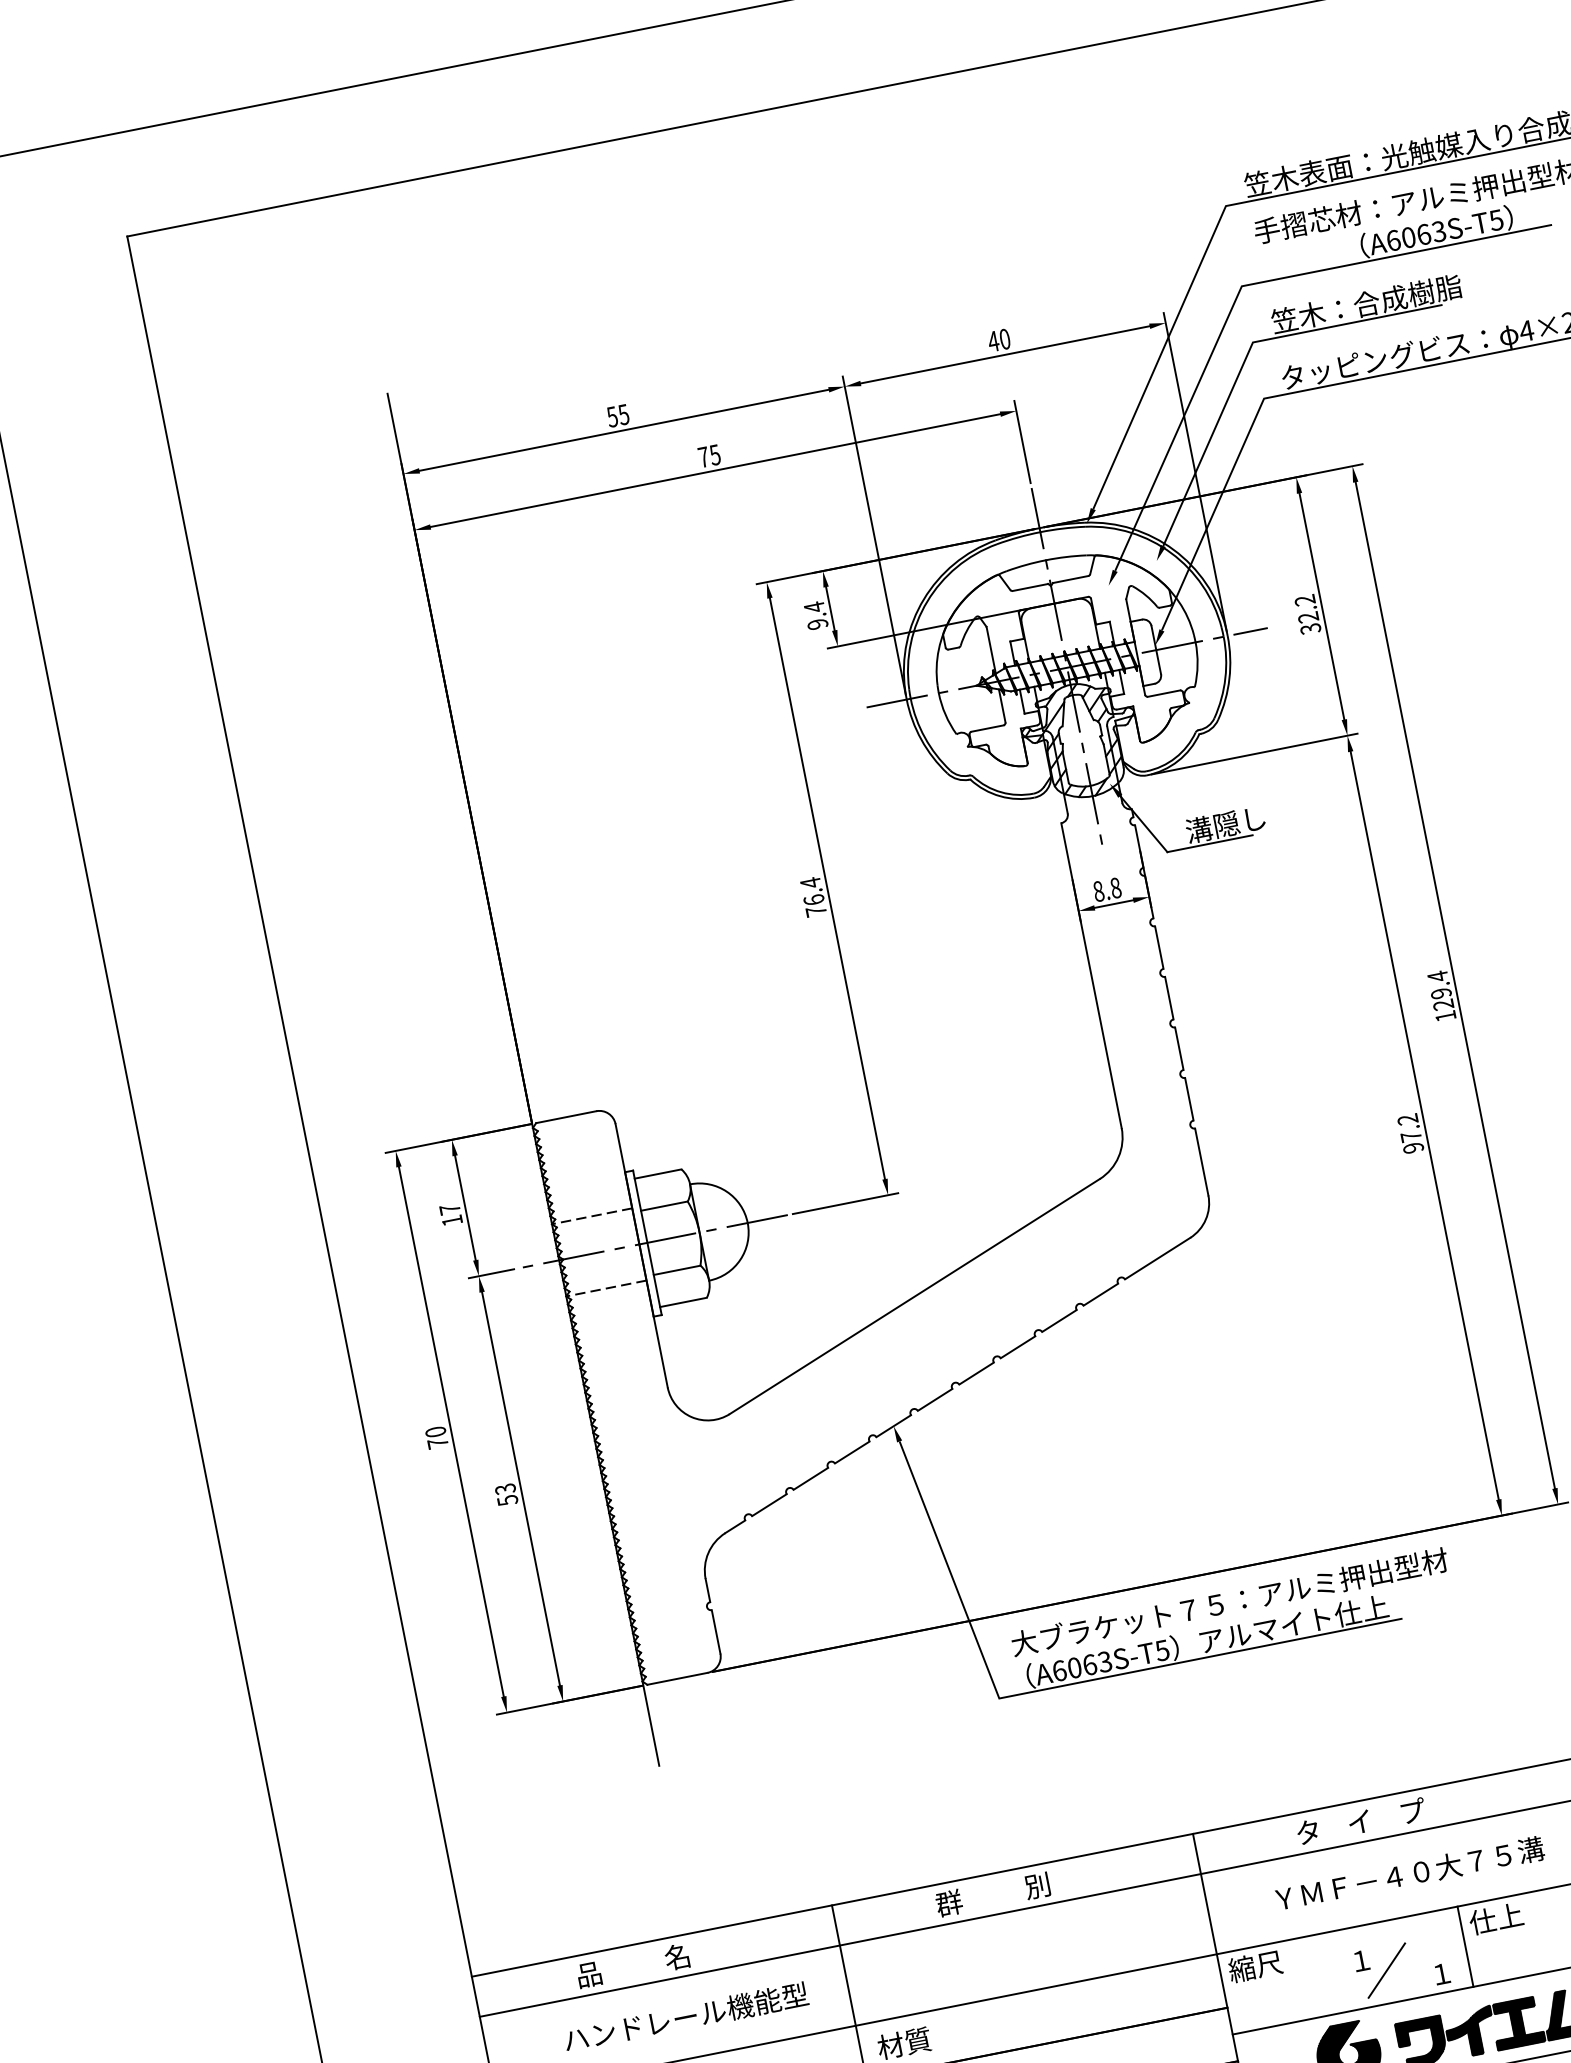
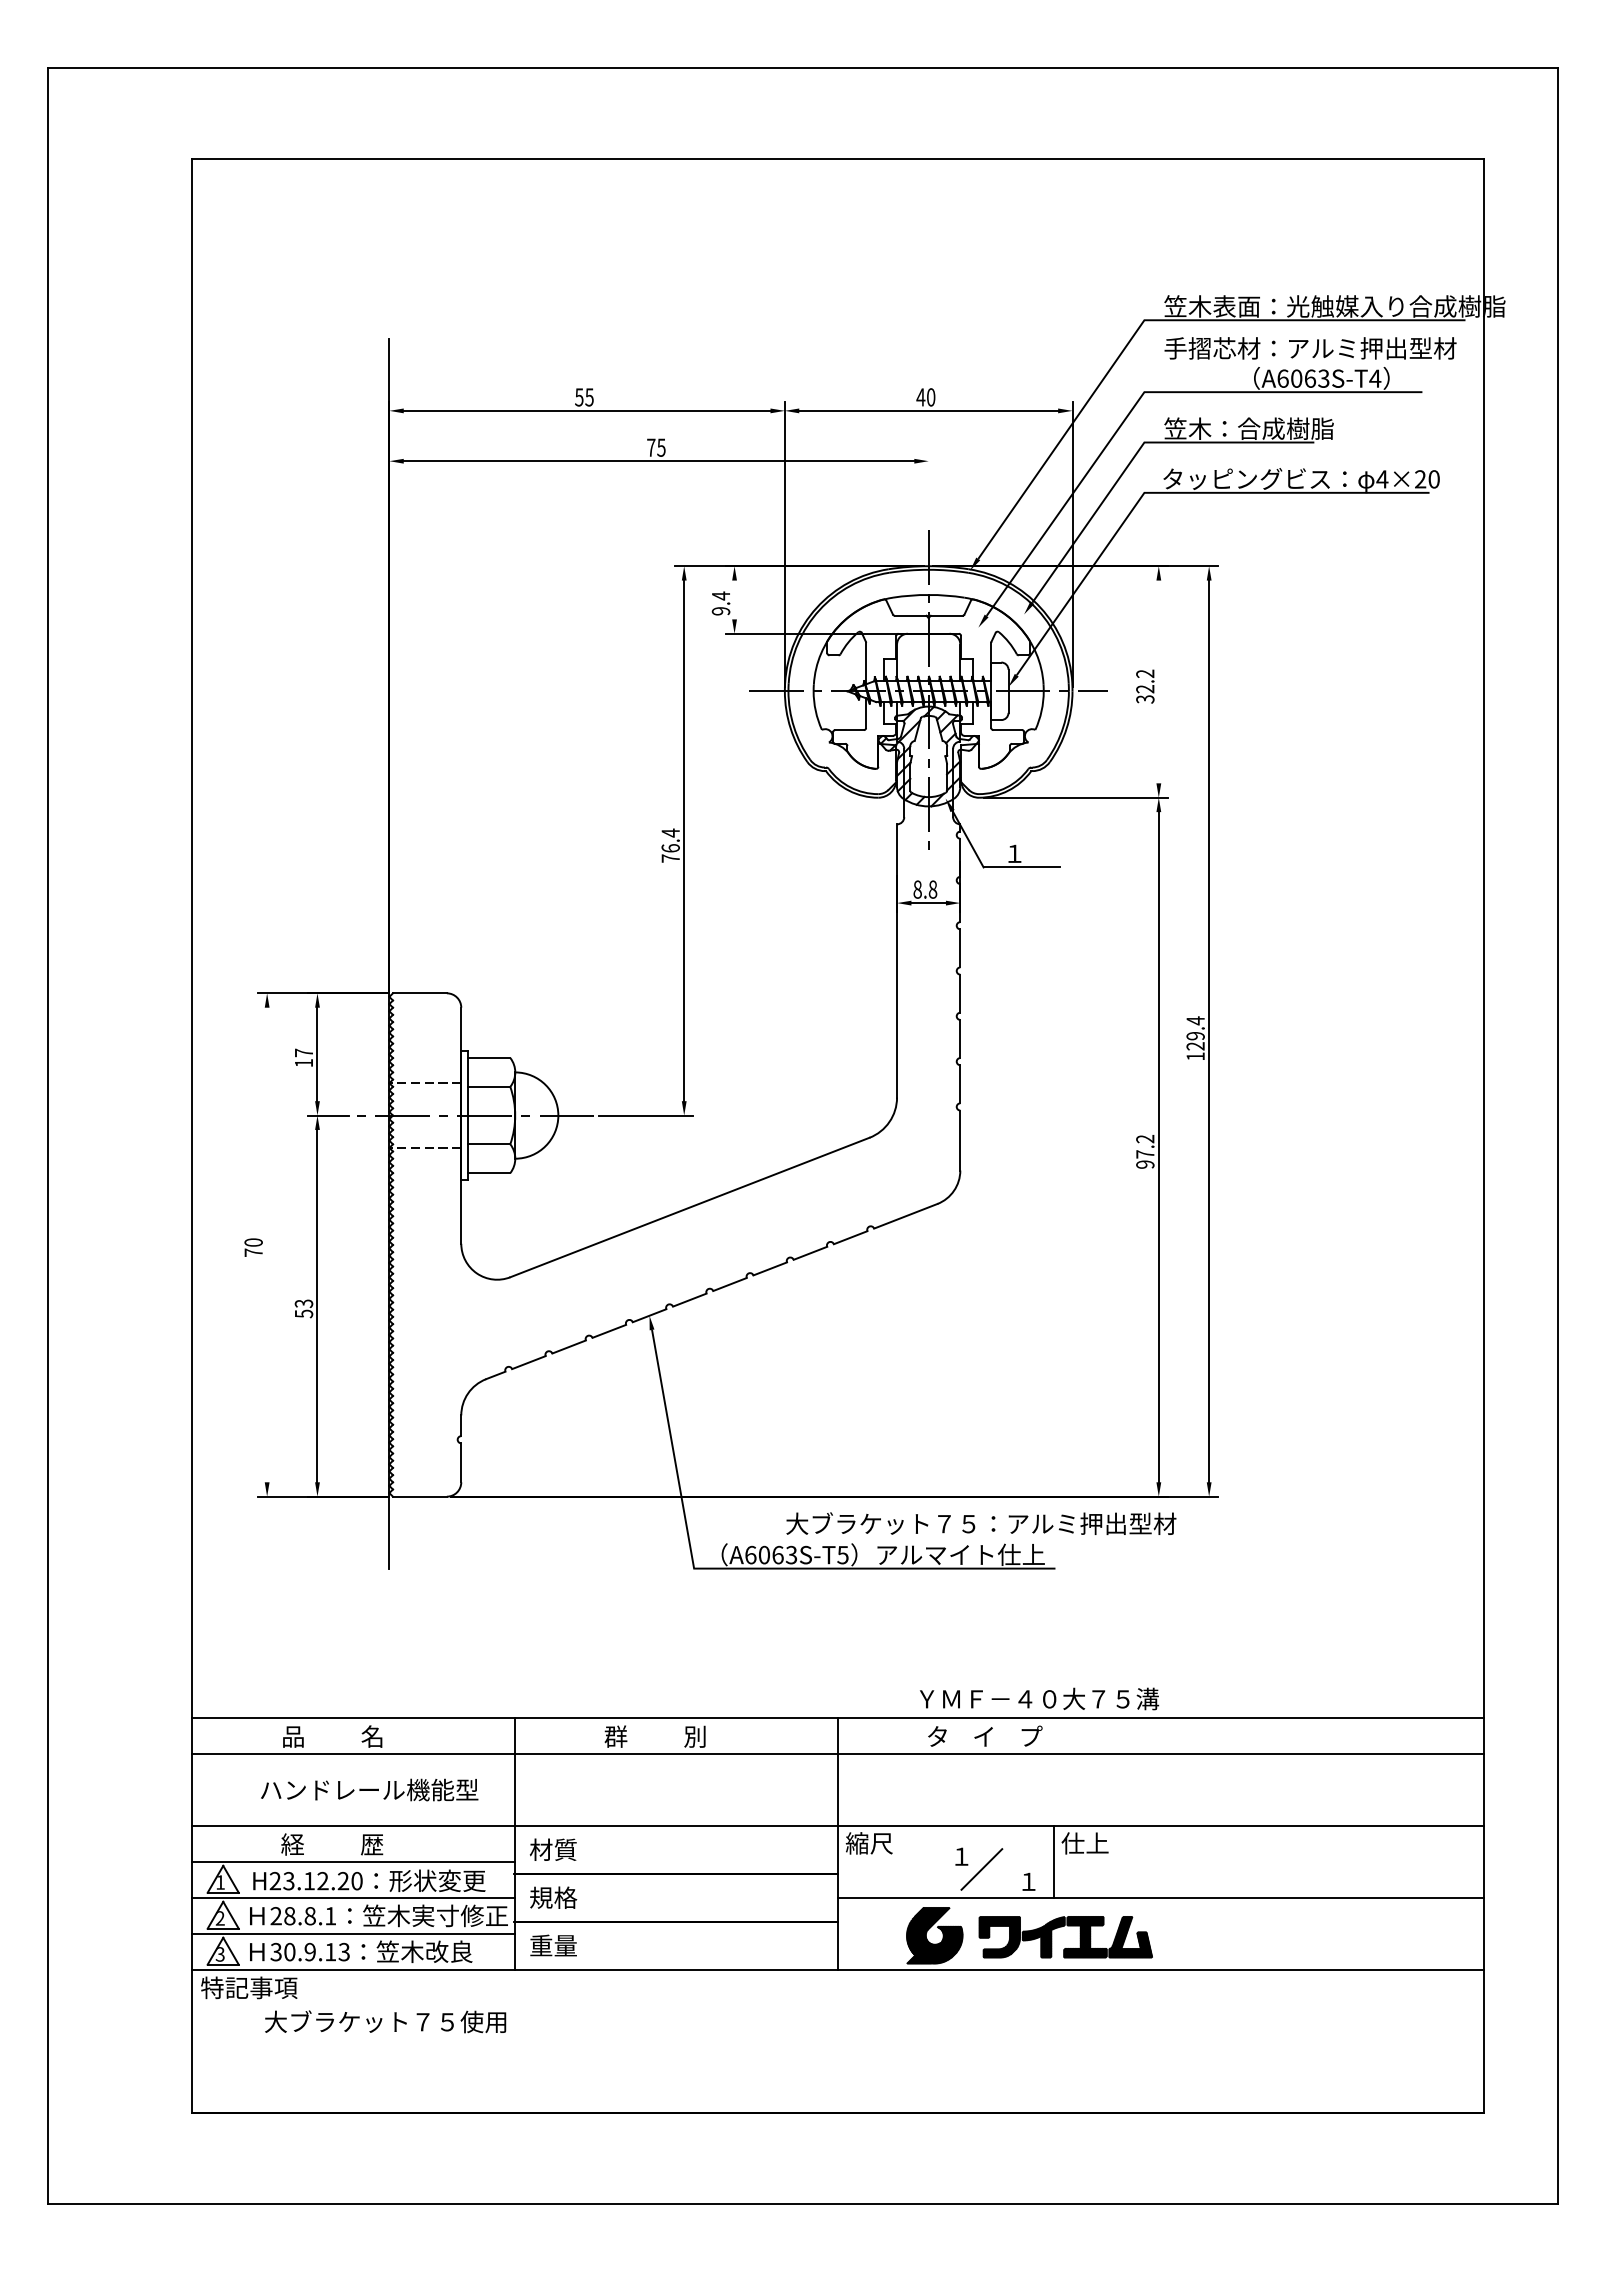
text: (1496, 220) -> (1375, 378), A6063S-T5 -> A6063S-T4
line: (1022, 441) -> (928, 488), removed
line: (1321, 606) -> (1158, 681), removed
line: (830, 608) -> (734, 599), removed
text: (1225, 824) -> (1038, 853), 溝隠し -> １
line: (451, 1431) -> (267, 1244), removed
text: (1229, 1601) -> (981, 1523), moved
text: (1410, 1873) -> (1039, 1698), moved

